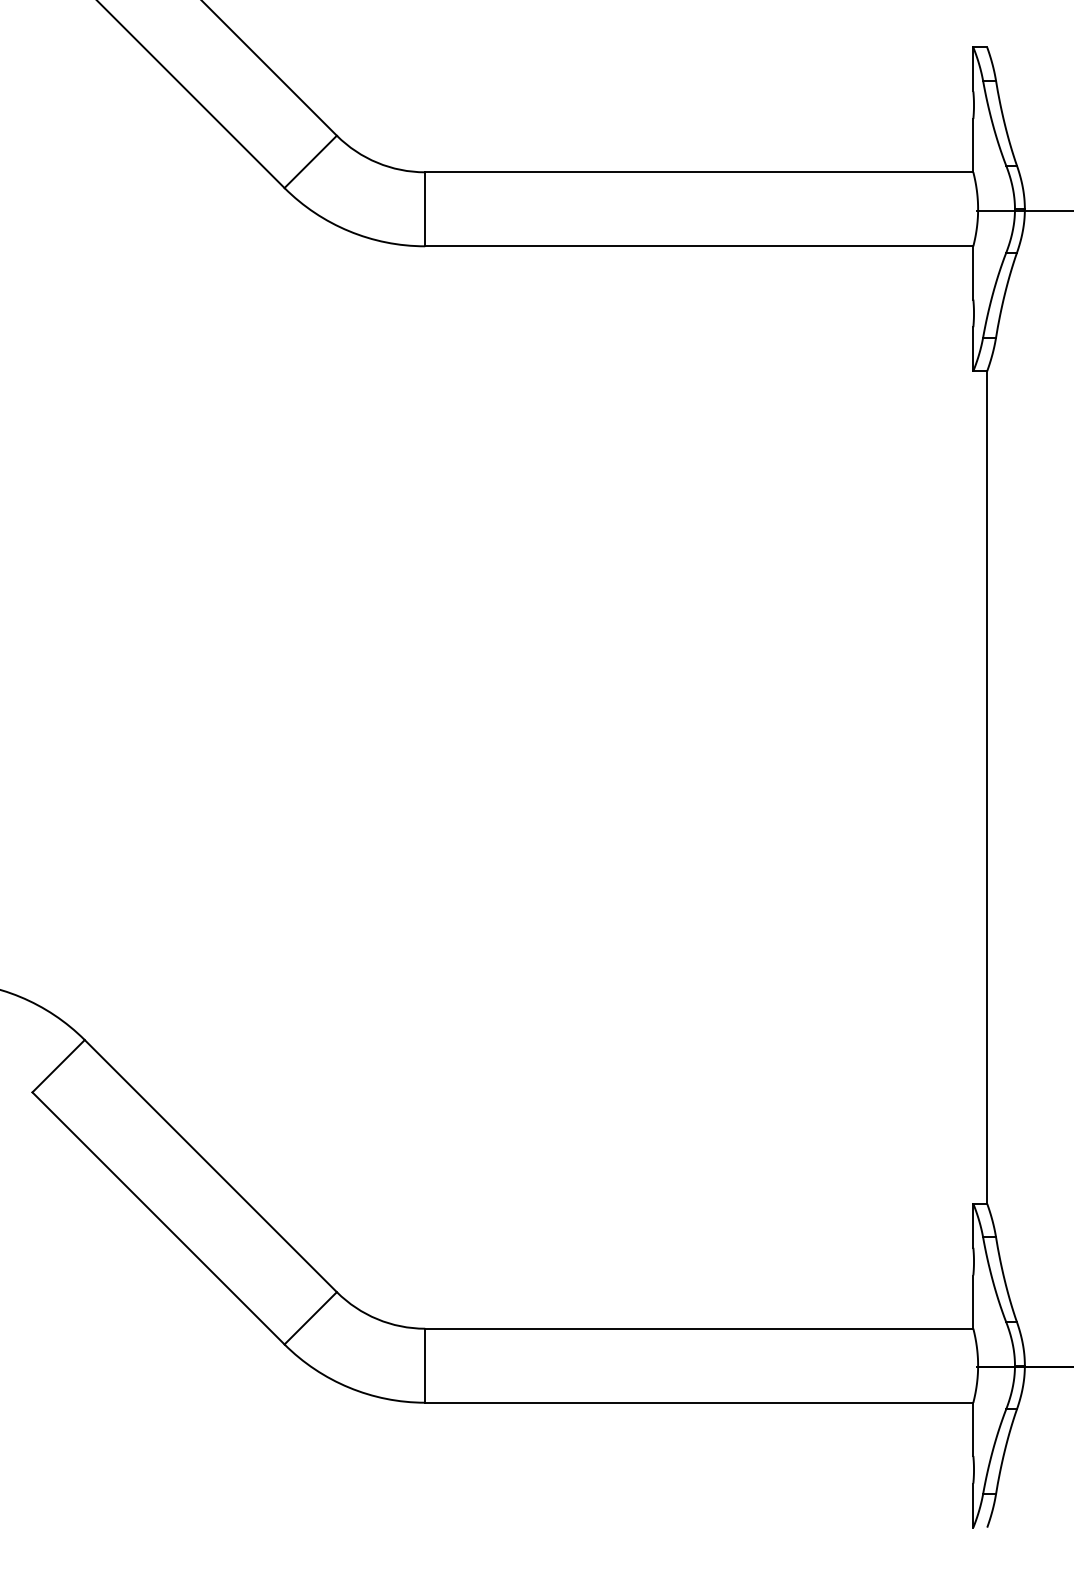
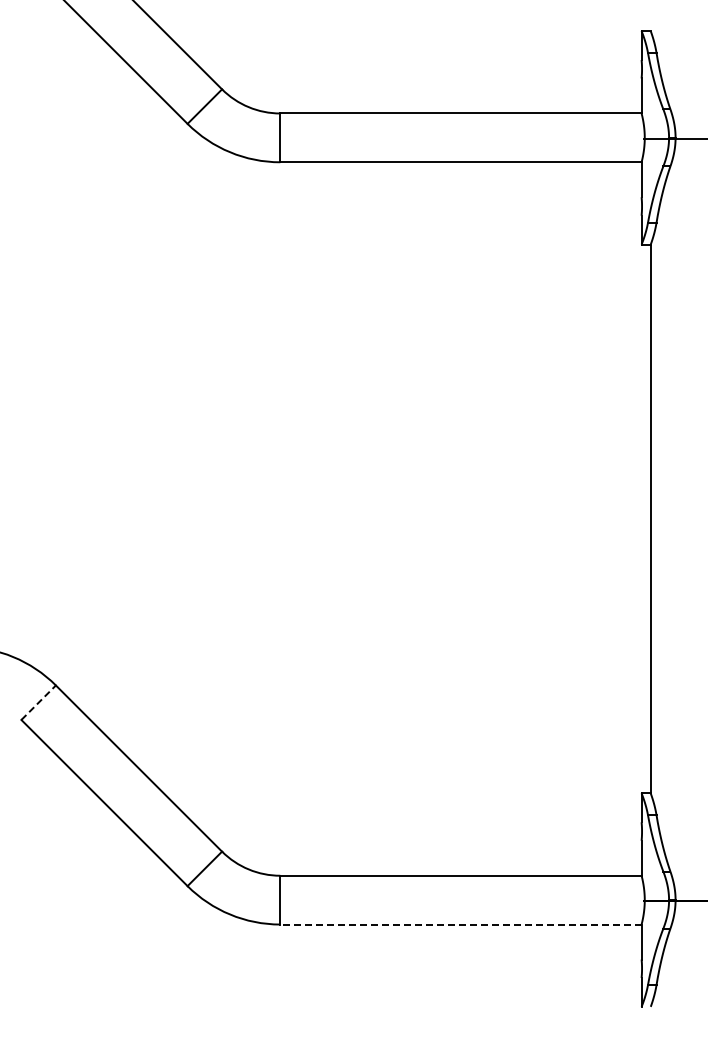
line: (59, 1065) -> (39, 702), solid -> dashed
line: (698, 1402) -> (460, 924), solid -> dashed

